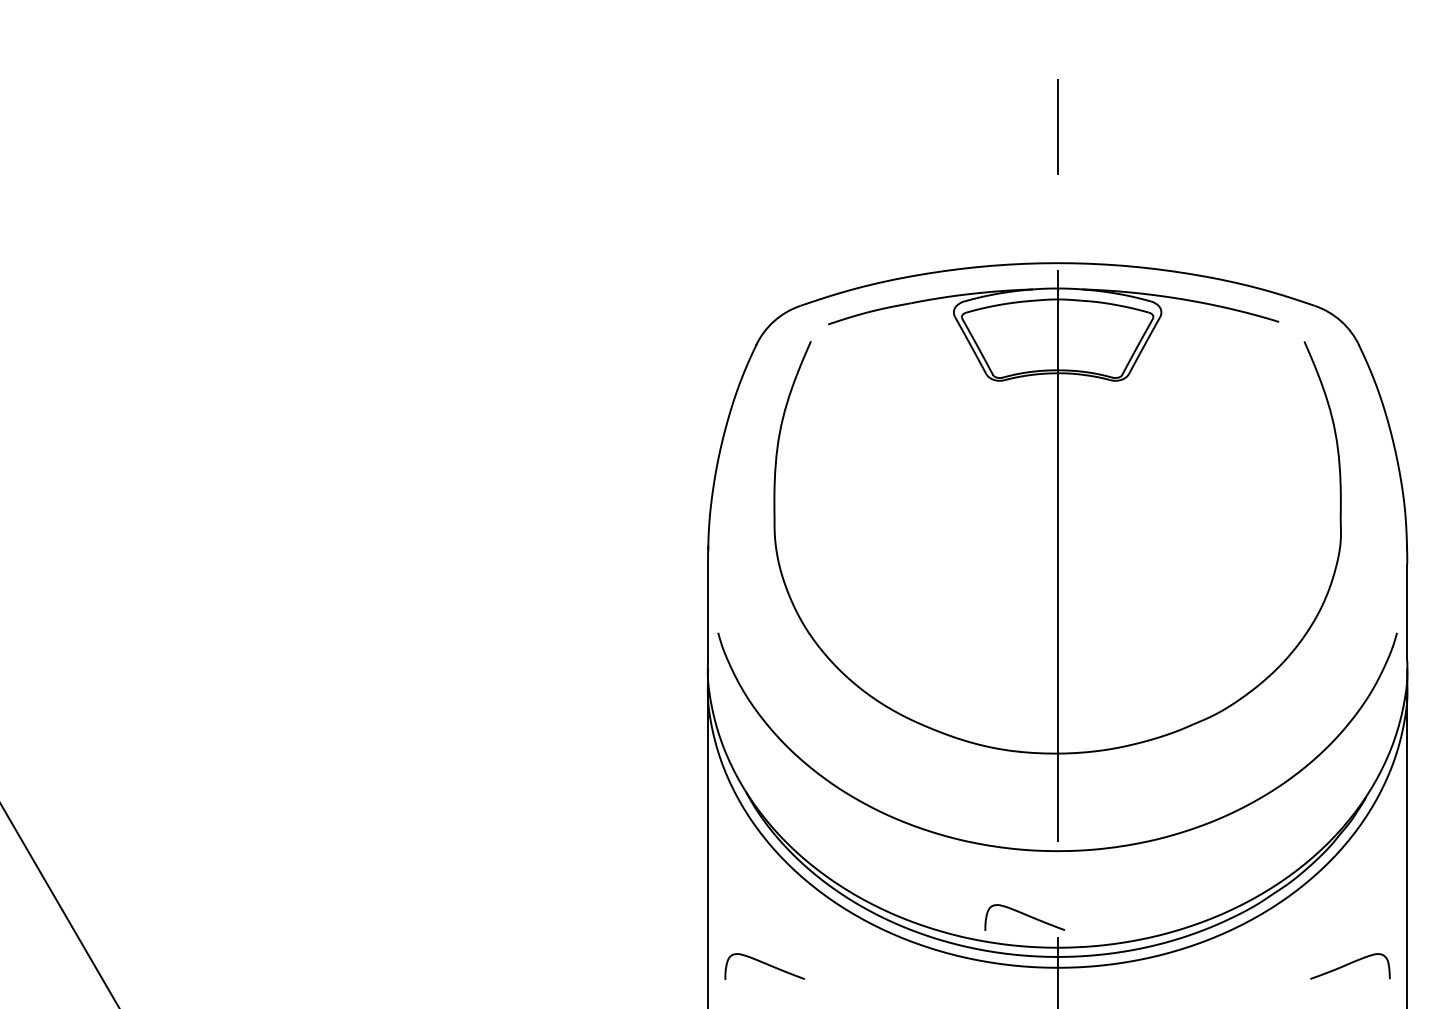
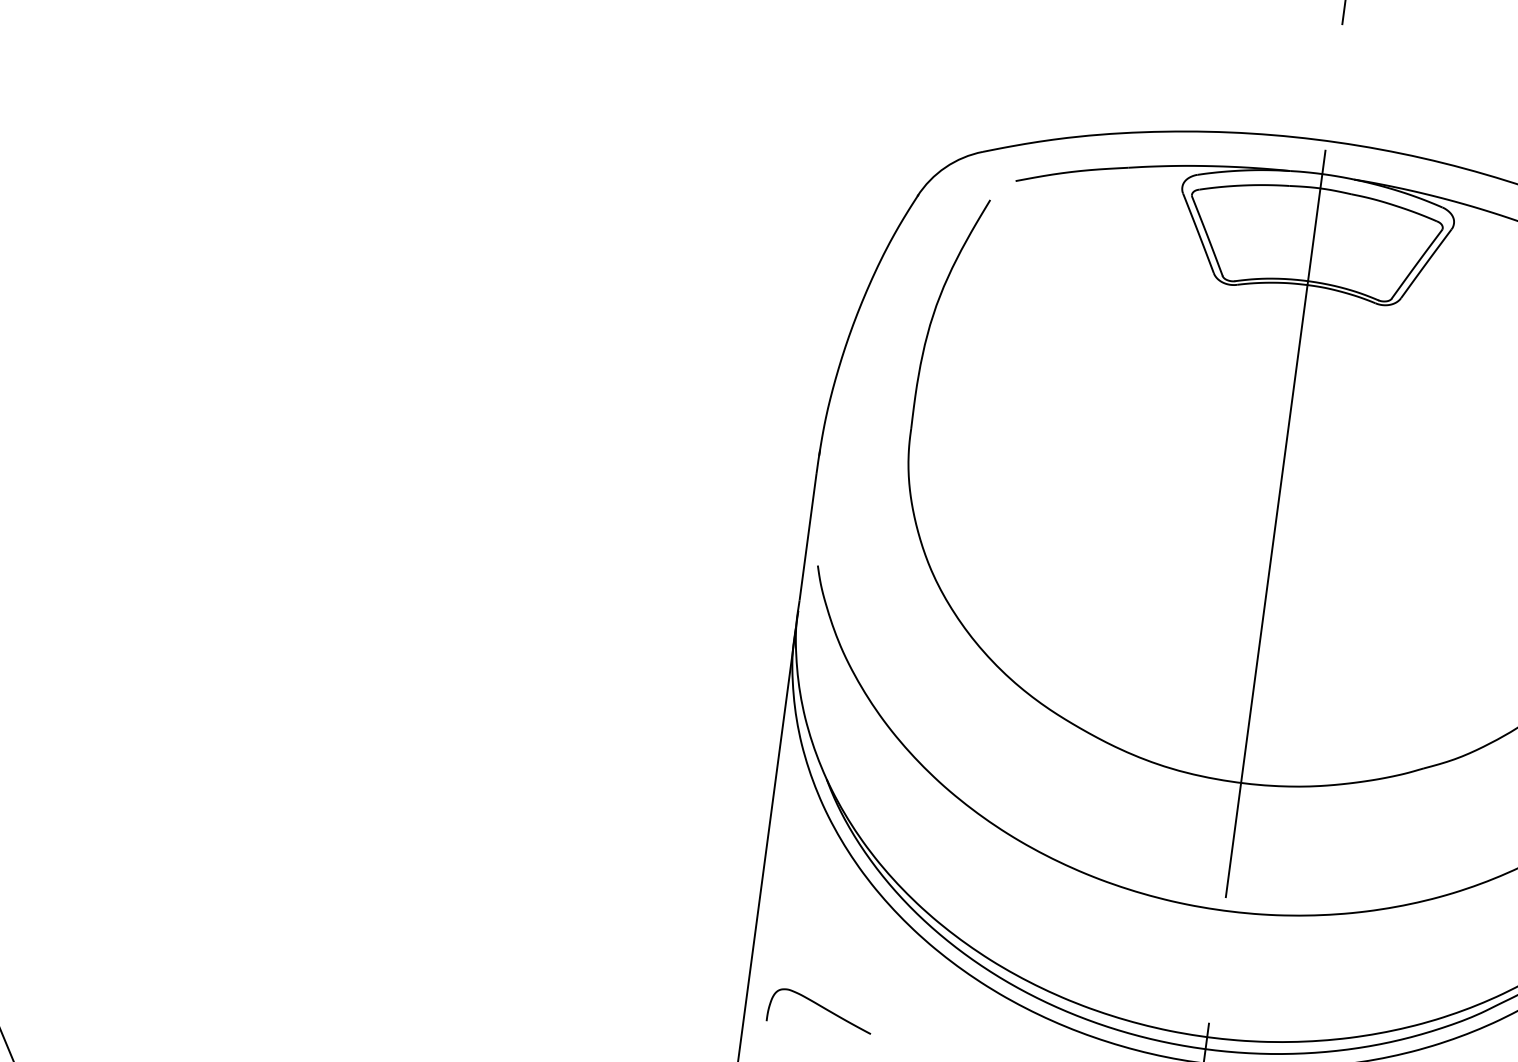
curve: (1024, 915) -> (1169, 989), removed

